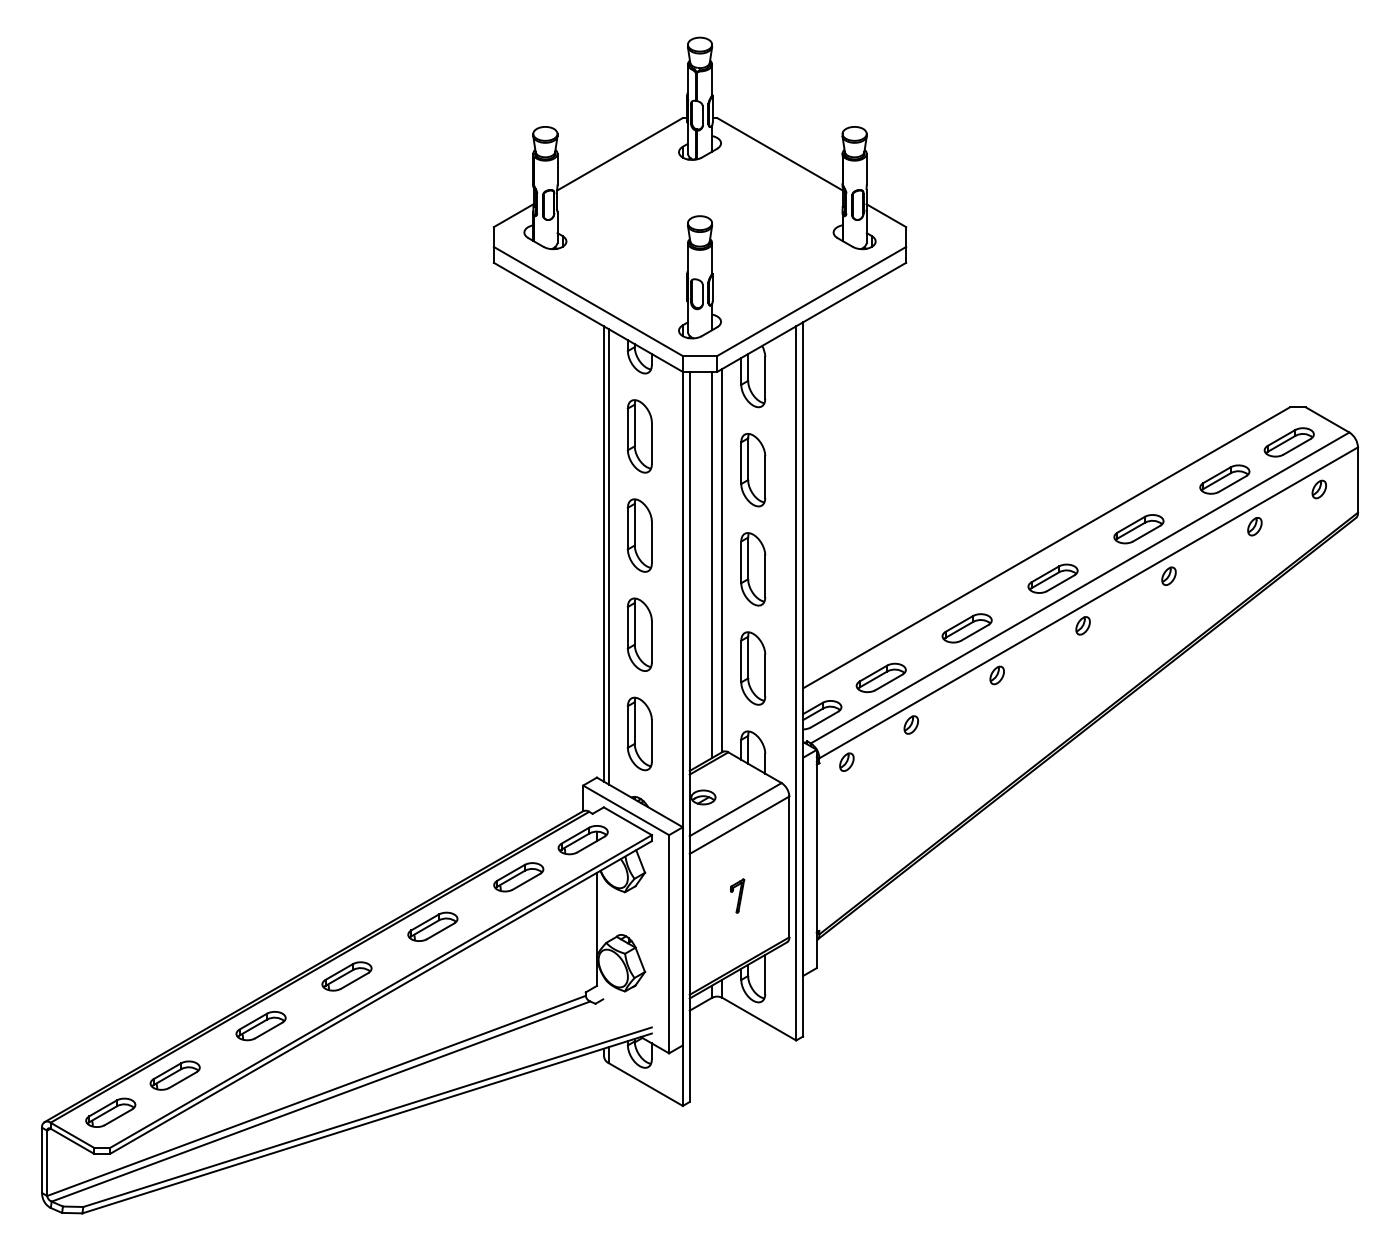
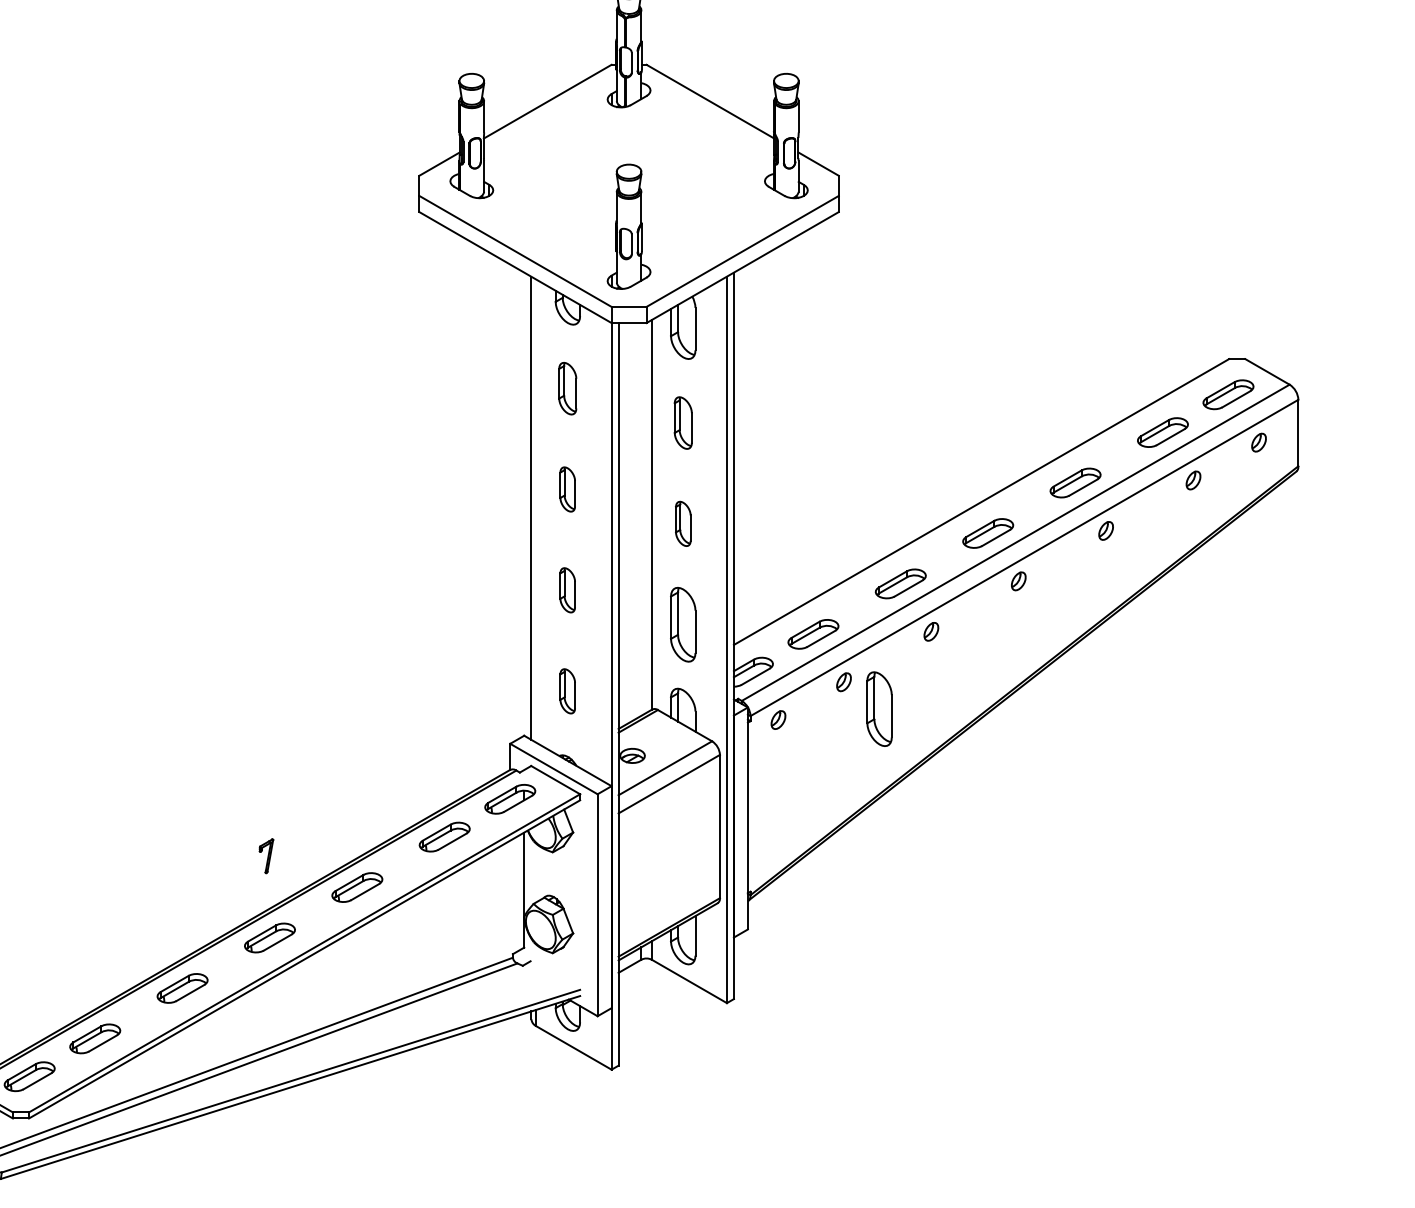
part: (639, 436) -> (567, 388), size x0.7
part: (753, 470) -> (683, 423), size x0.7
part: (639, 535) -> (567, 489), size x0.6
line: (608, 556) -> (535, 510), removed
line: (712, 564) -> (641, 518), removed
part: (753, 569) -> (683, 524), size x0.6
part: (639, 634) -> (567, 590), size x0.6
part: (639, 733) -> (567, 690), size x0.6
part: (946, 751) -> (879, 709), added
part: (737, 895) -> (266, 855), moved

